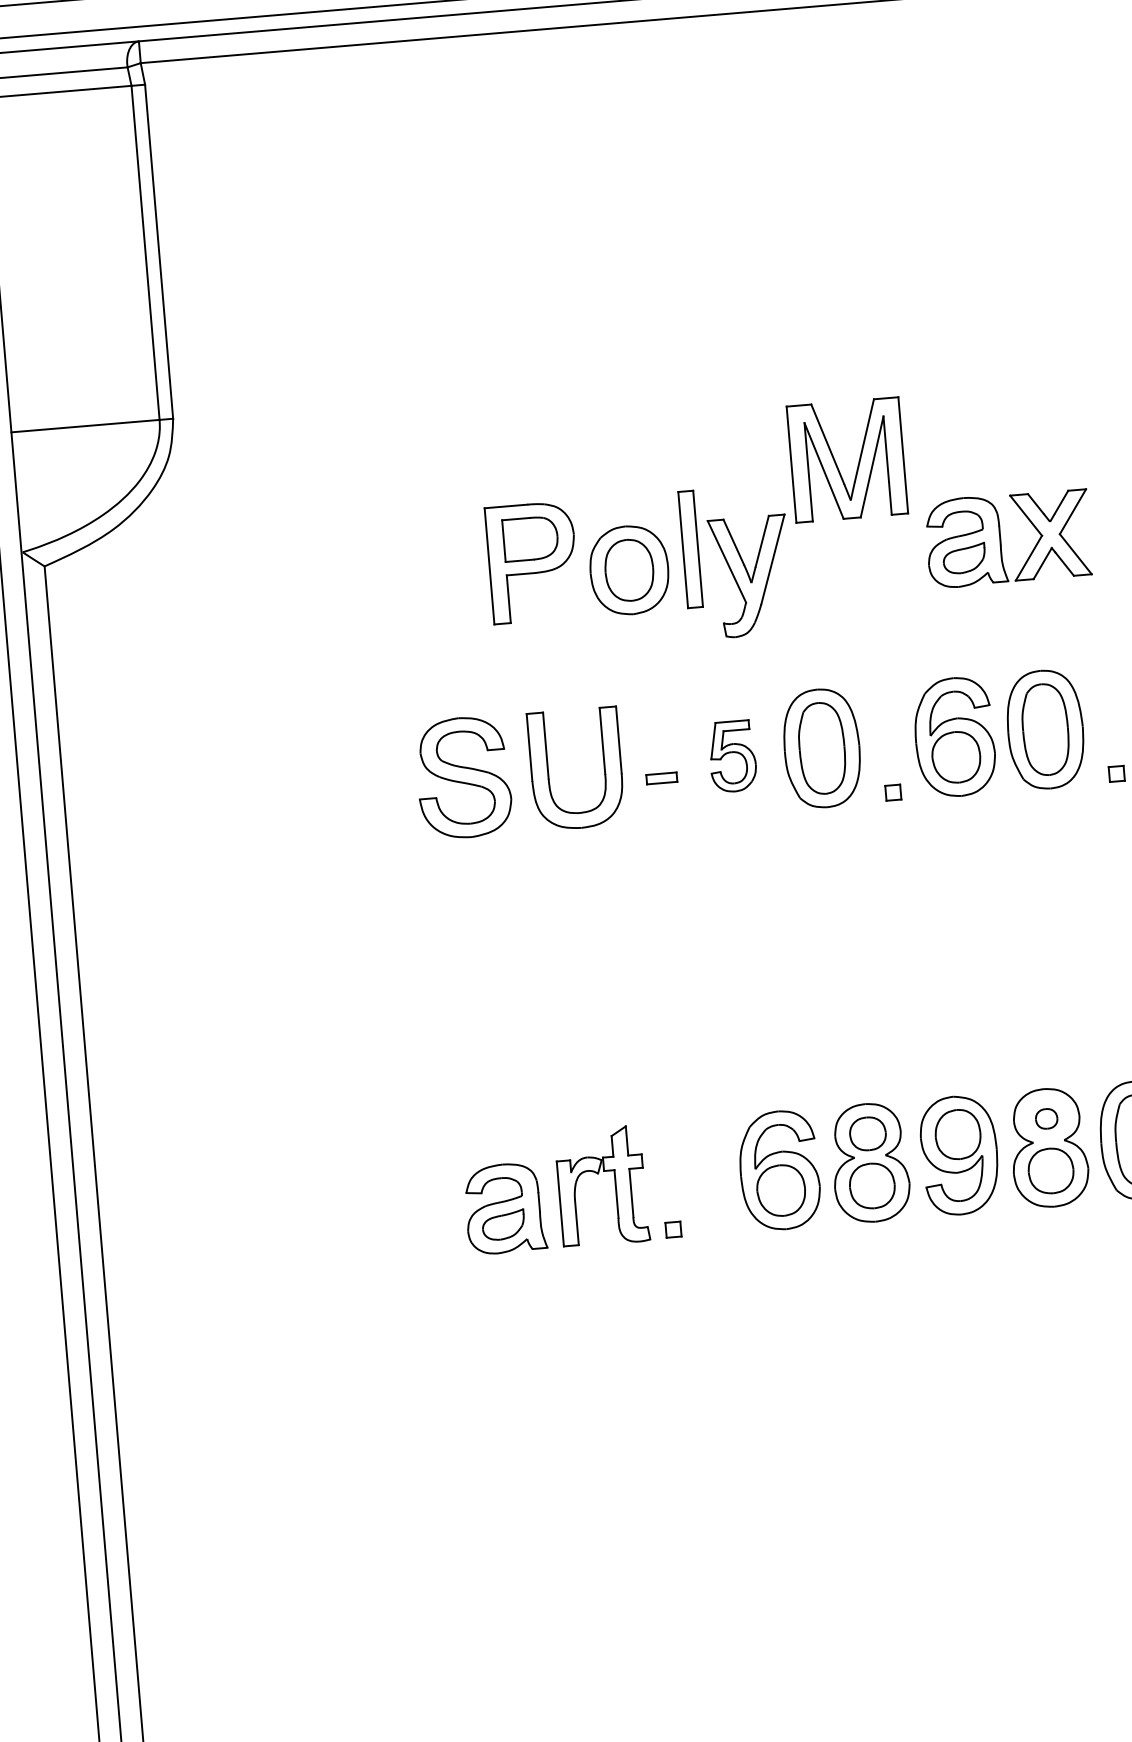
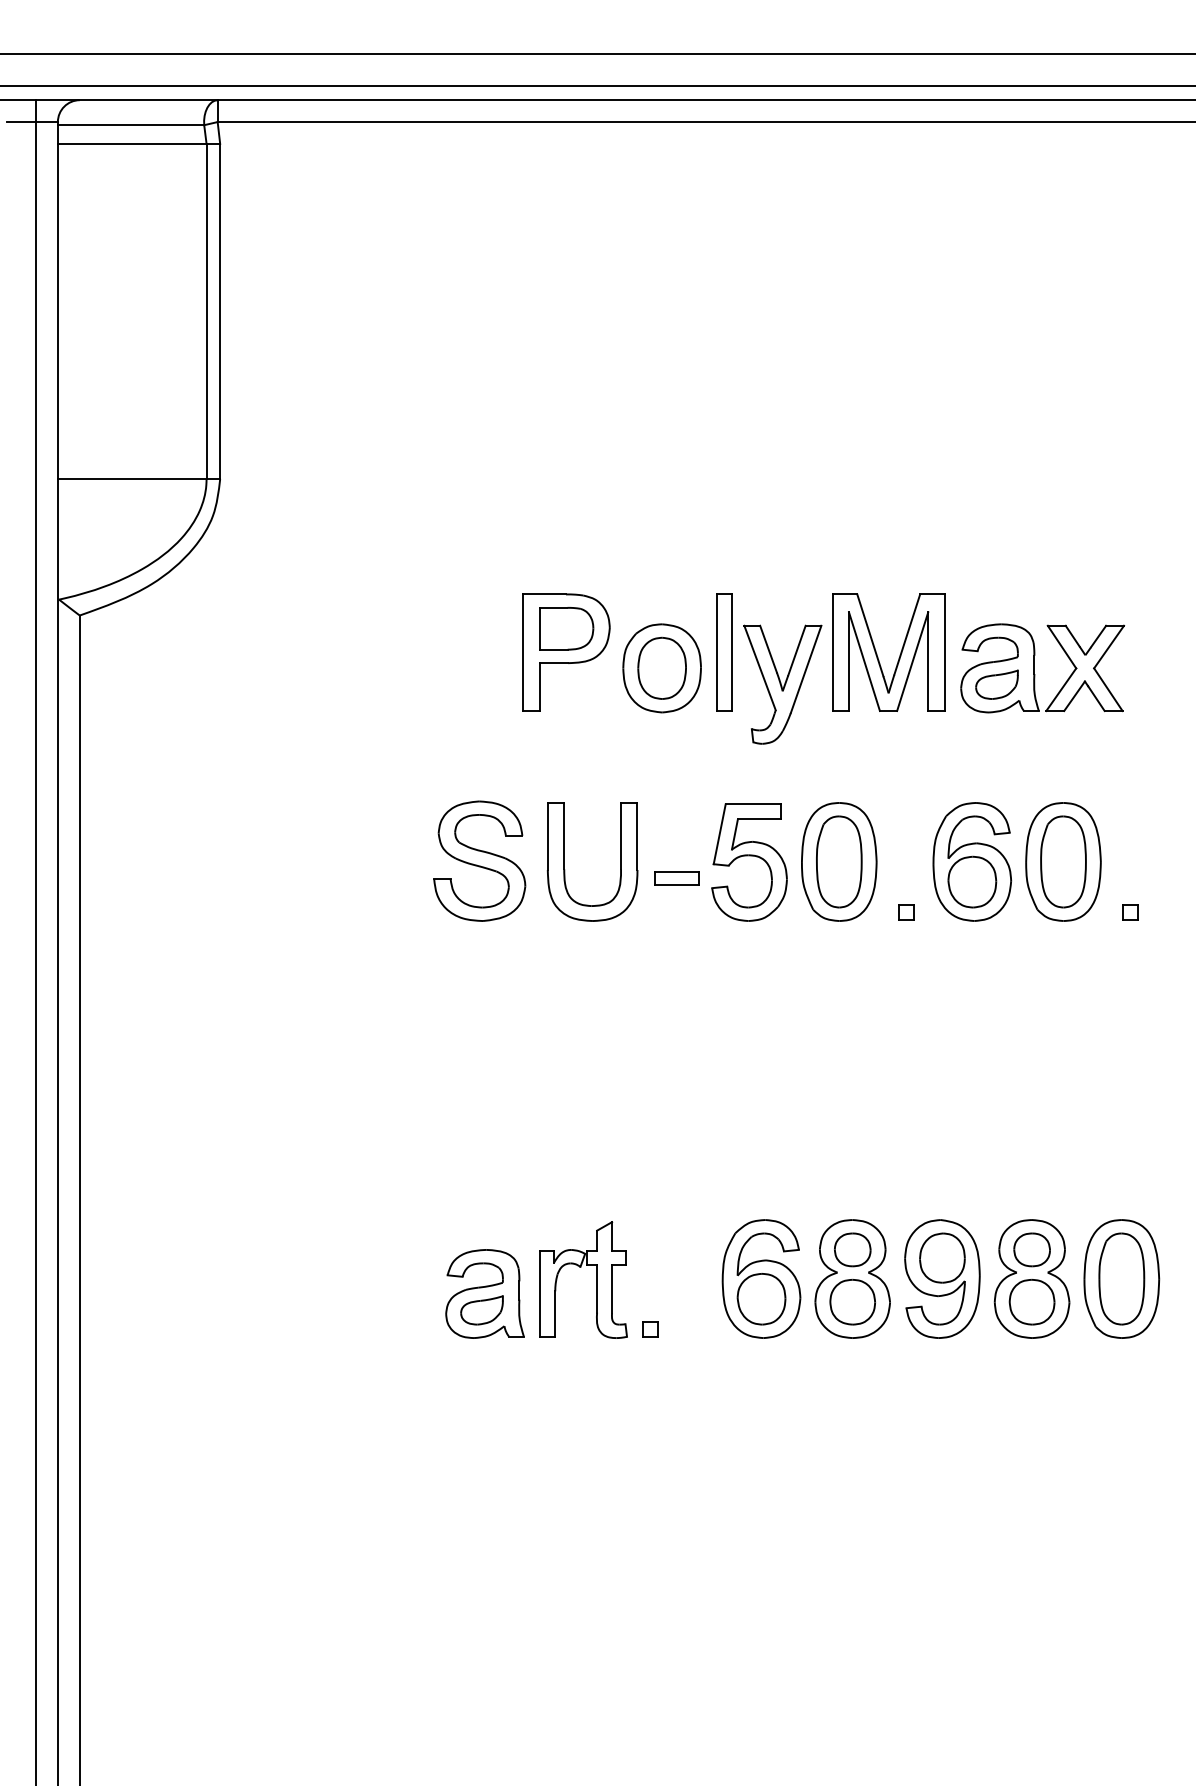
part: (836, 461) -> (877, 653), moved
part: (732, 756) -> (749, 862), size x1.67
part: (661, 778) -> (676, 878), size x1.43
part: (1046, 1118) -> (1031, 1249), size x1.67

